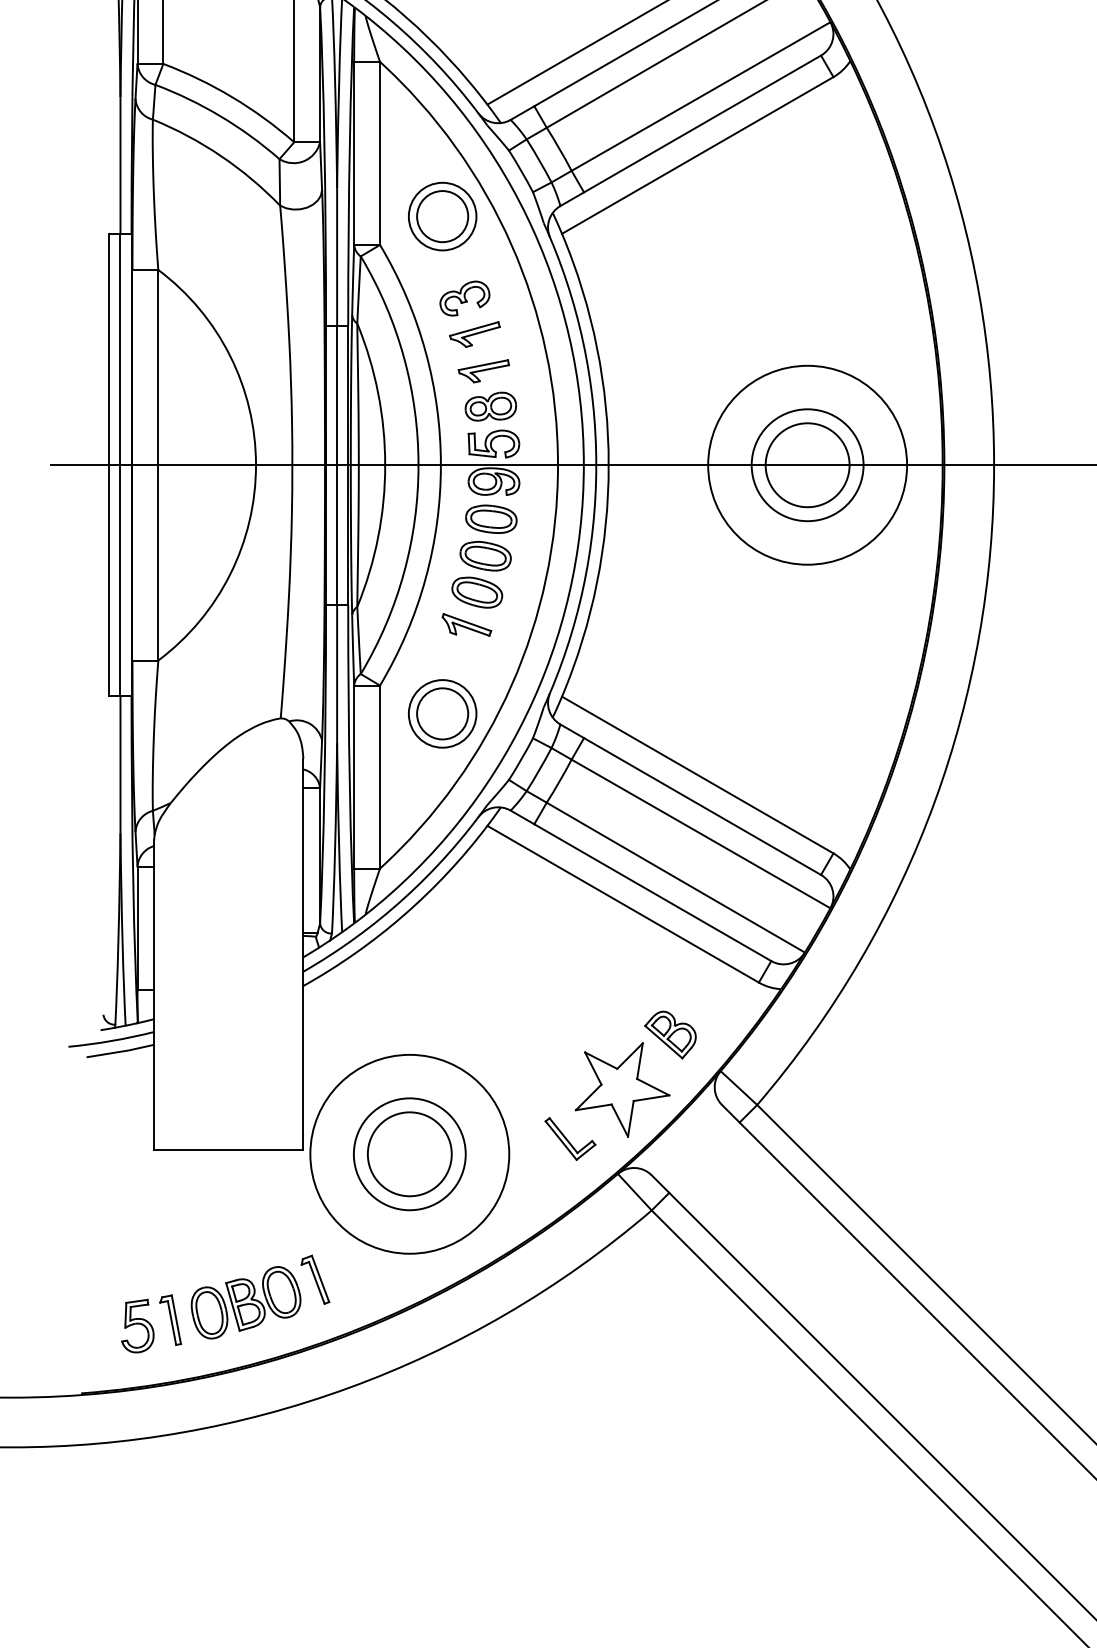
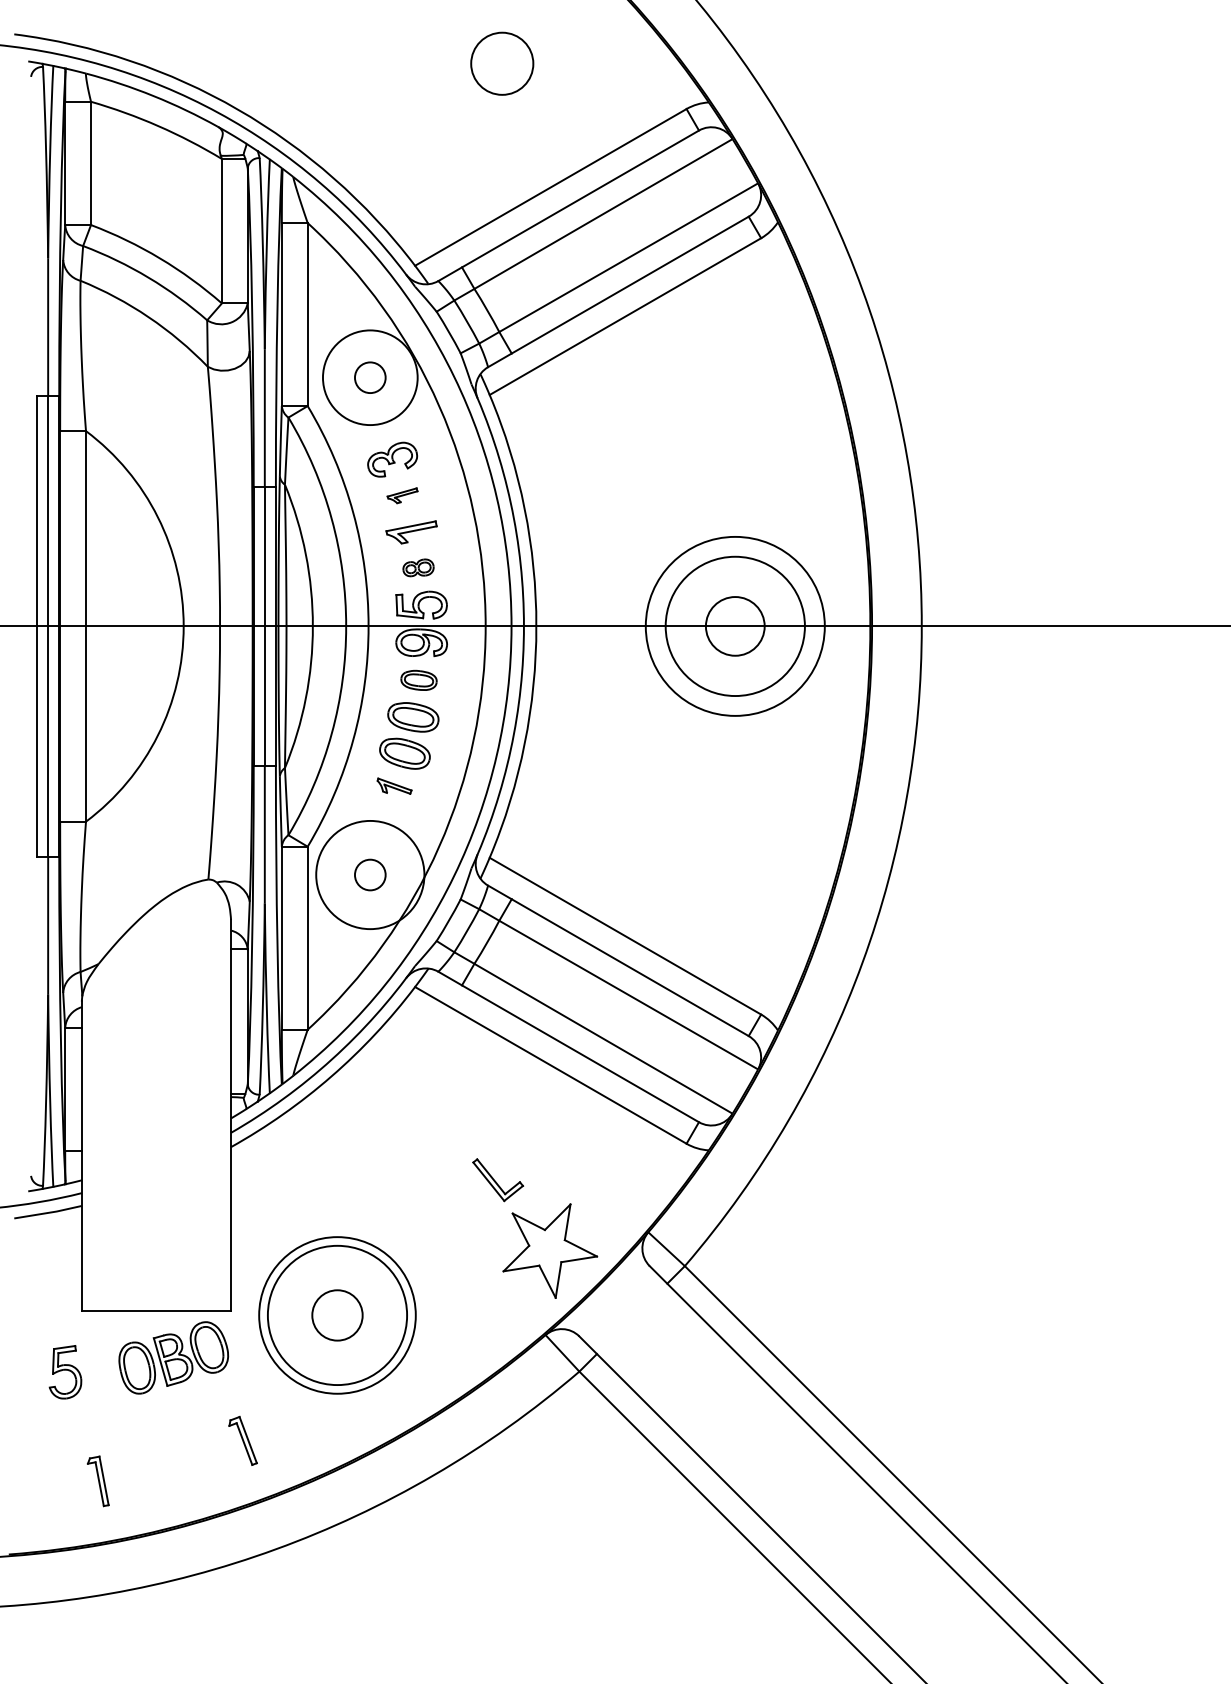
circle: (441, 216) -> (369, 377), size x0.6
circle: (442, 216) -> (370, 377), size x1.4
part: (474, 334) -> (402, 495), size x0.6
part: (490, 406) -> (418, 567), size x0.6
circle: (806, 464) -> (734, 625), size x0.7
circle: (807, 465) -> (735, 626), size x0.7
circle: (807, 465) -> (735, 626), size x1.6
part: (490, 519) -> (418, 680), size x0.7
part: (466, 625) -> (394, 786), size x0.7
circle: (441, 713) -> (369, 874), size x0.6
circle: (442, 713) -> (370, 874), size x1.6
part: (669, 1034) -> (597, 1195), removed
part: (570, 1139) -> (498, 1180), moved
circle: (409, 1153) -> (337, 1314), size x0.7
circle: (409, 1154) -> (337, 1315), size x0.6
circle: (409, 1154) -> (337, 1315), size x1.4
part: (245, 1302) -> (173, 1357), moved
part: (137, 1326) -> (65, 1372), moved

